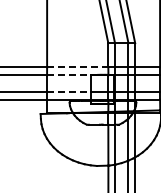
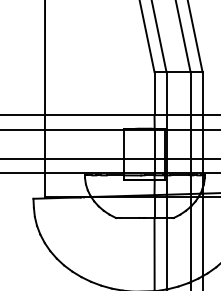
line: (77, 67) -> (99, 115), dashed -> solid
line: (69, 75) -> (85, 129), dashed -> solid
line: (69, 91) -> (85, 158), dashed -> solid

